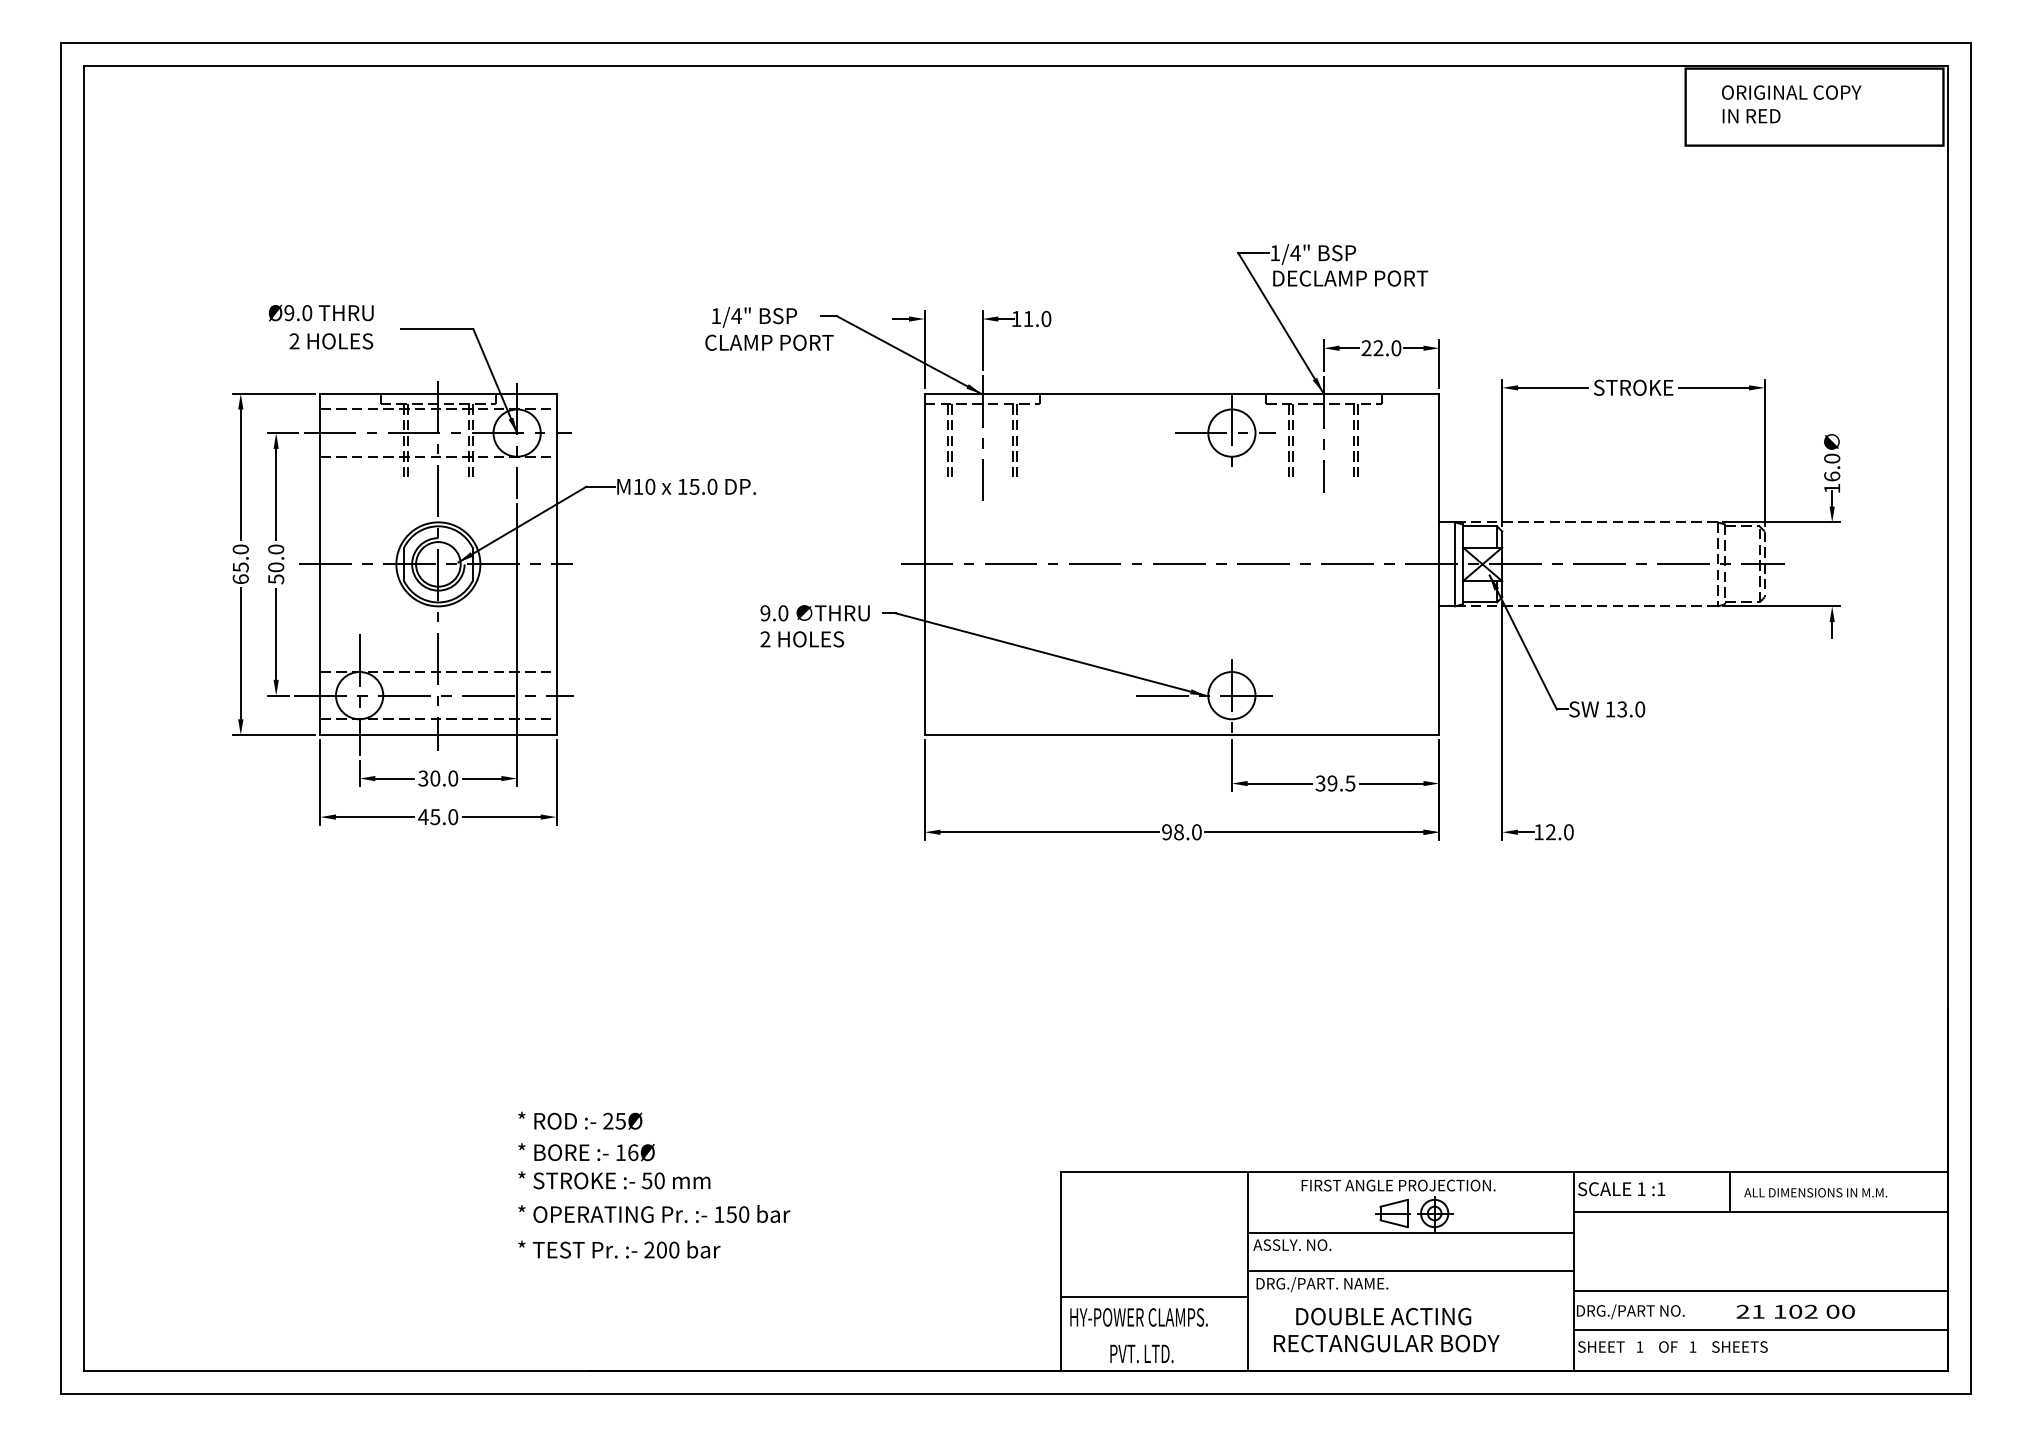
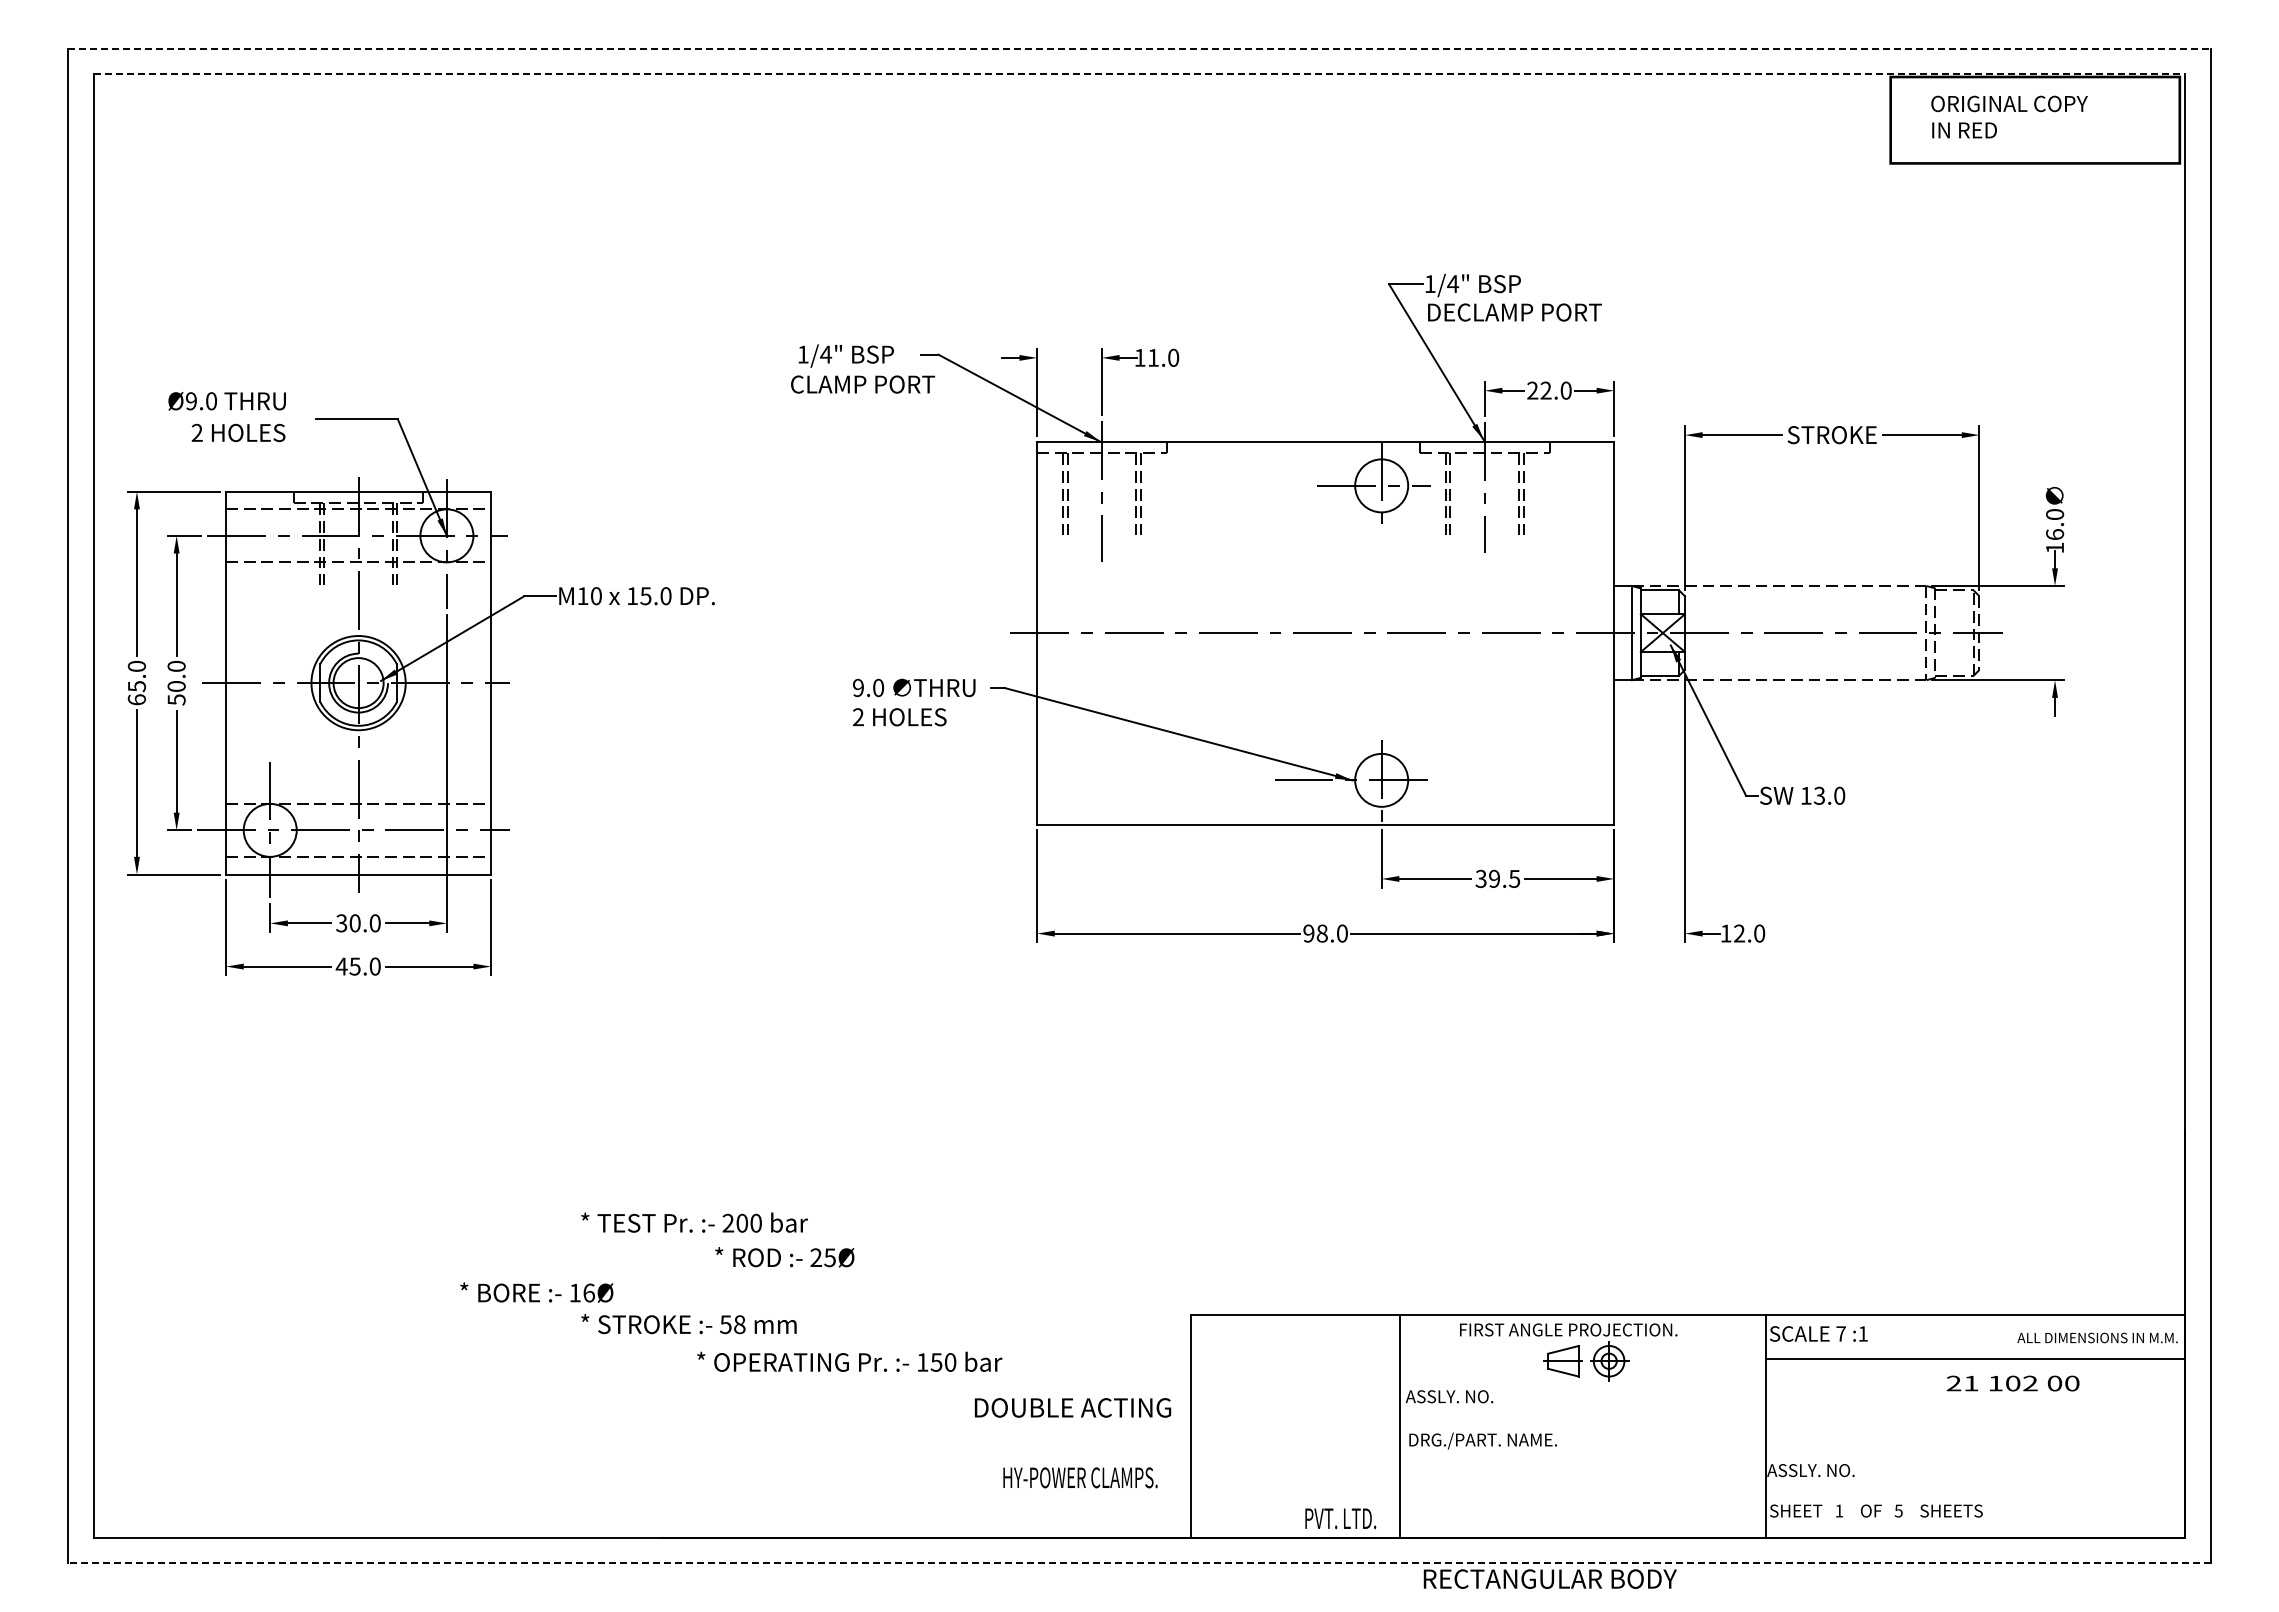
line: (1016, 43) -> (1140, 48), solid -> dashed
line: (1016, 66) -> (1139, 74), solid -> dashed
part: (493, 564) -> (420, 683), moved
text: (580, 1121) -> (784, 1257), moved
text: (586, 1152) -> (536, 1292), moved
text: (659, 1180) -> (739, 1324), 50 -> 58
text: (1640, 1188) -> (1840, 1333), 1 -> 7
line: (1730, 1191) -> (1940, 1336), removed
text: (1815, 1192) -> (2097, 1337), moved
text: (654, 1213) -> (849, 1361), moved
line: (1410, 1233) -> (1582, 1383), removed
text: (619, 1249) -> (694, 1222), moved
line: (1410, 1270) -> (1582, 1425), removed
line: (1761, 1290) -> (1975, 1447), removed
line: (1154, 1297) -> (1294, 1455), removed
text: (1630, 1311) -> (1828, 1471), DRG./PART NO. -> ASSLY. NO.
text: (1795, 1311) -> (2012, 1383), moved
text: (1383, 1316) -> (1072, 1407), moved
text: (1139, 1317) -> (1080, 1477), moved
line: (1761, 1330) -> (1975, 1492), removed
text: (1385, 1342) -> (1549, 1578), moved
text: (1692, 1346) -> (1898, 1510), 1 -> 5
text: (1141, 1353) -> (1340, 1518), moved
line: (1016, 1393) -> (1139, 1563), solid -> dashed

